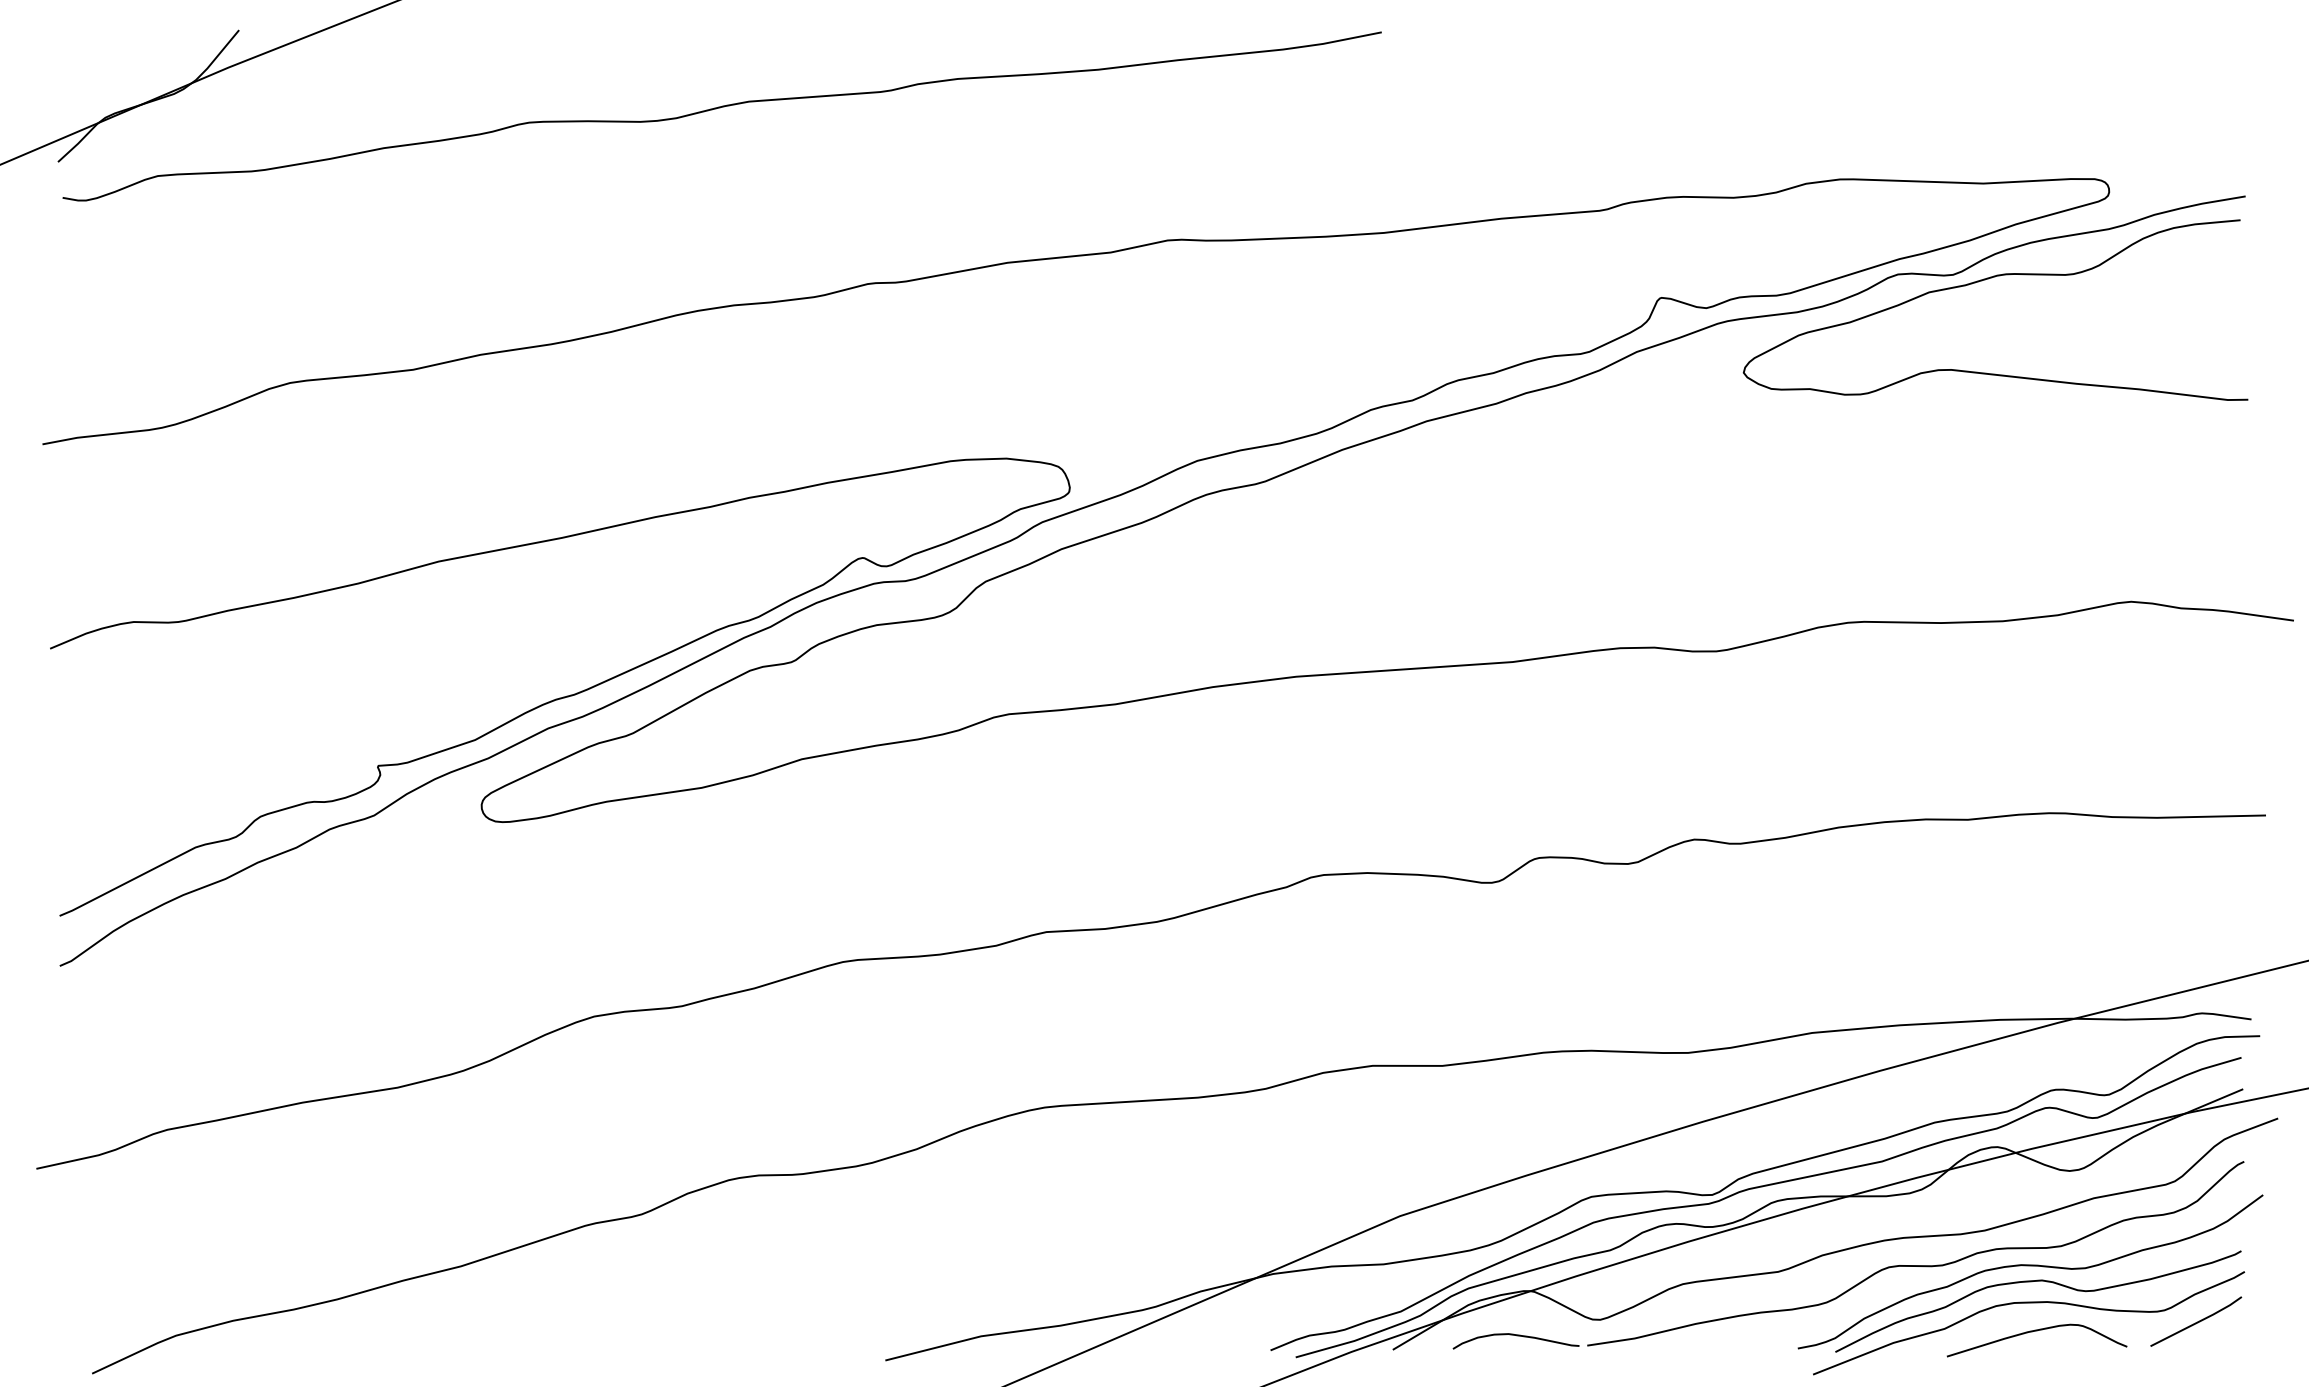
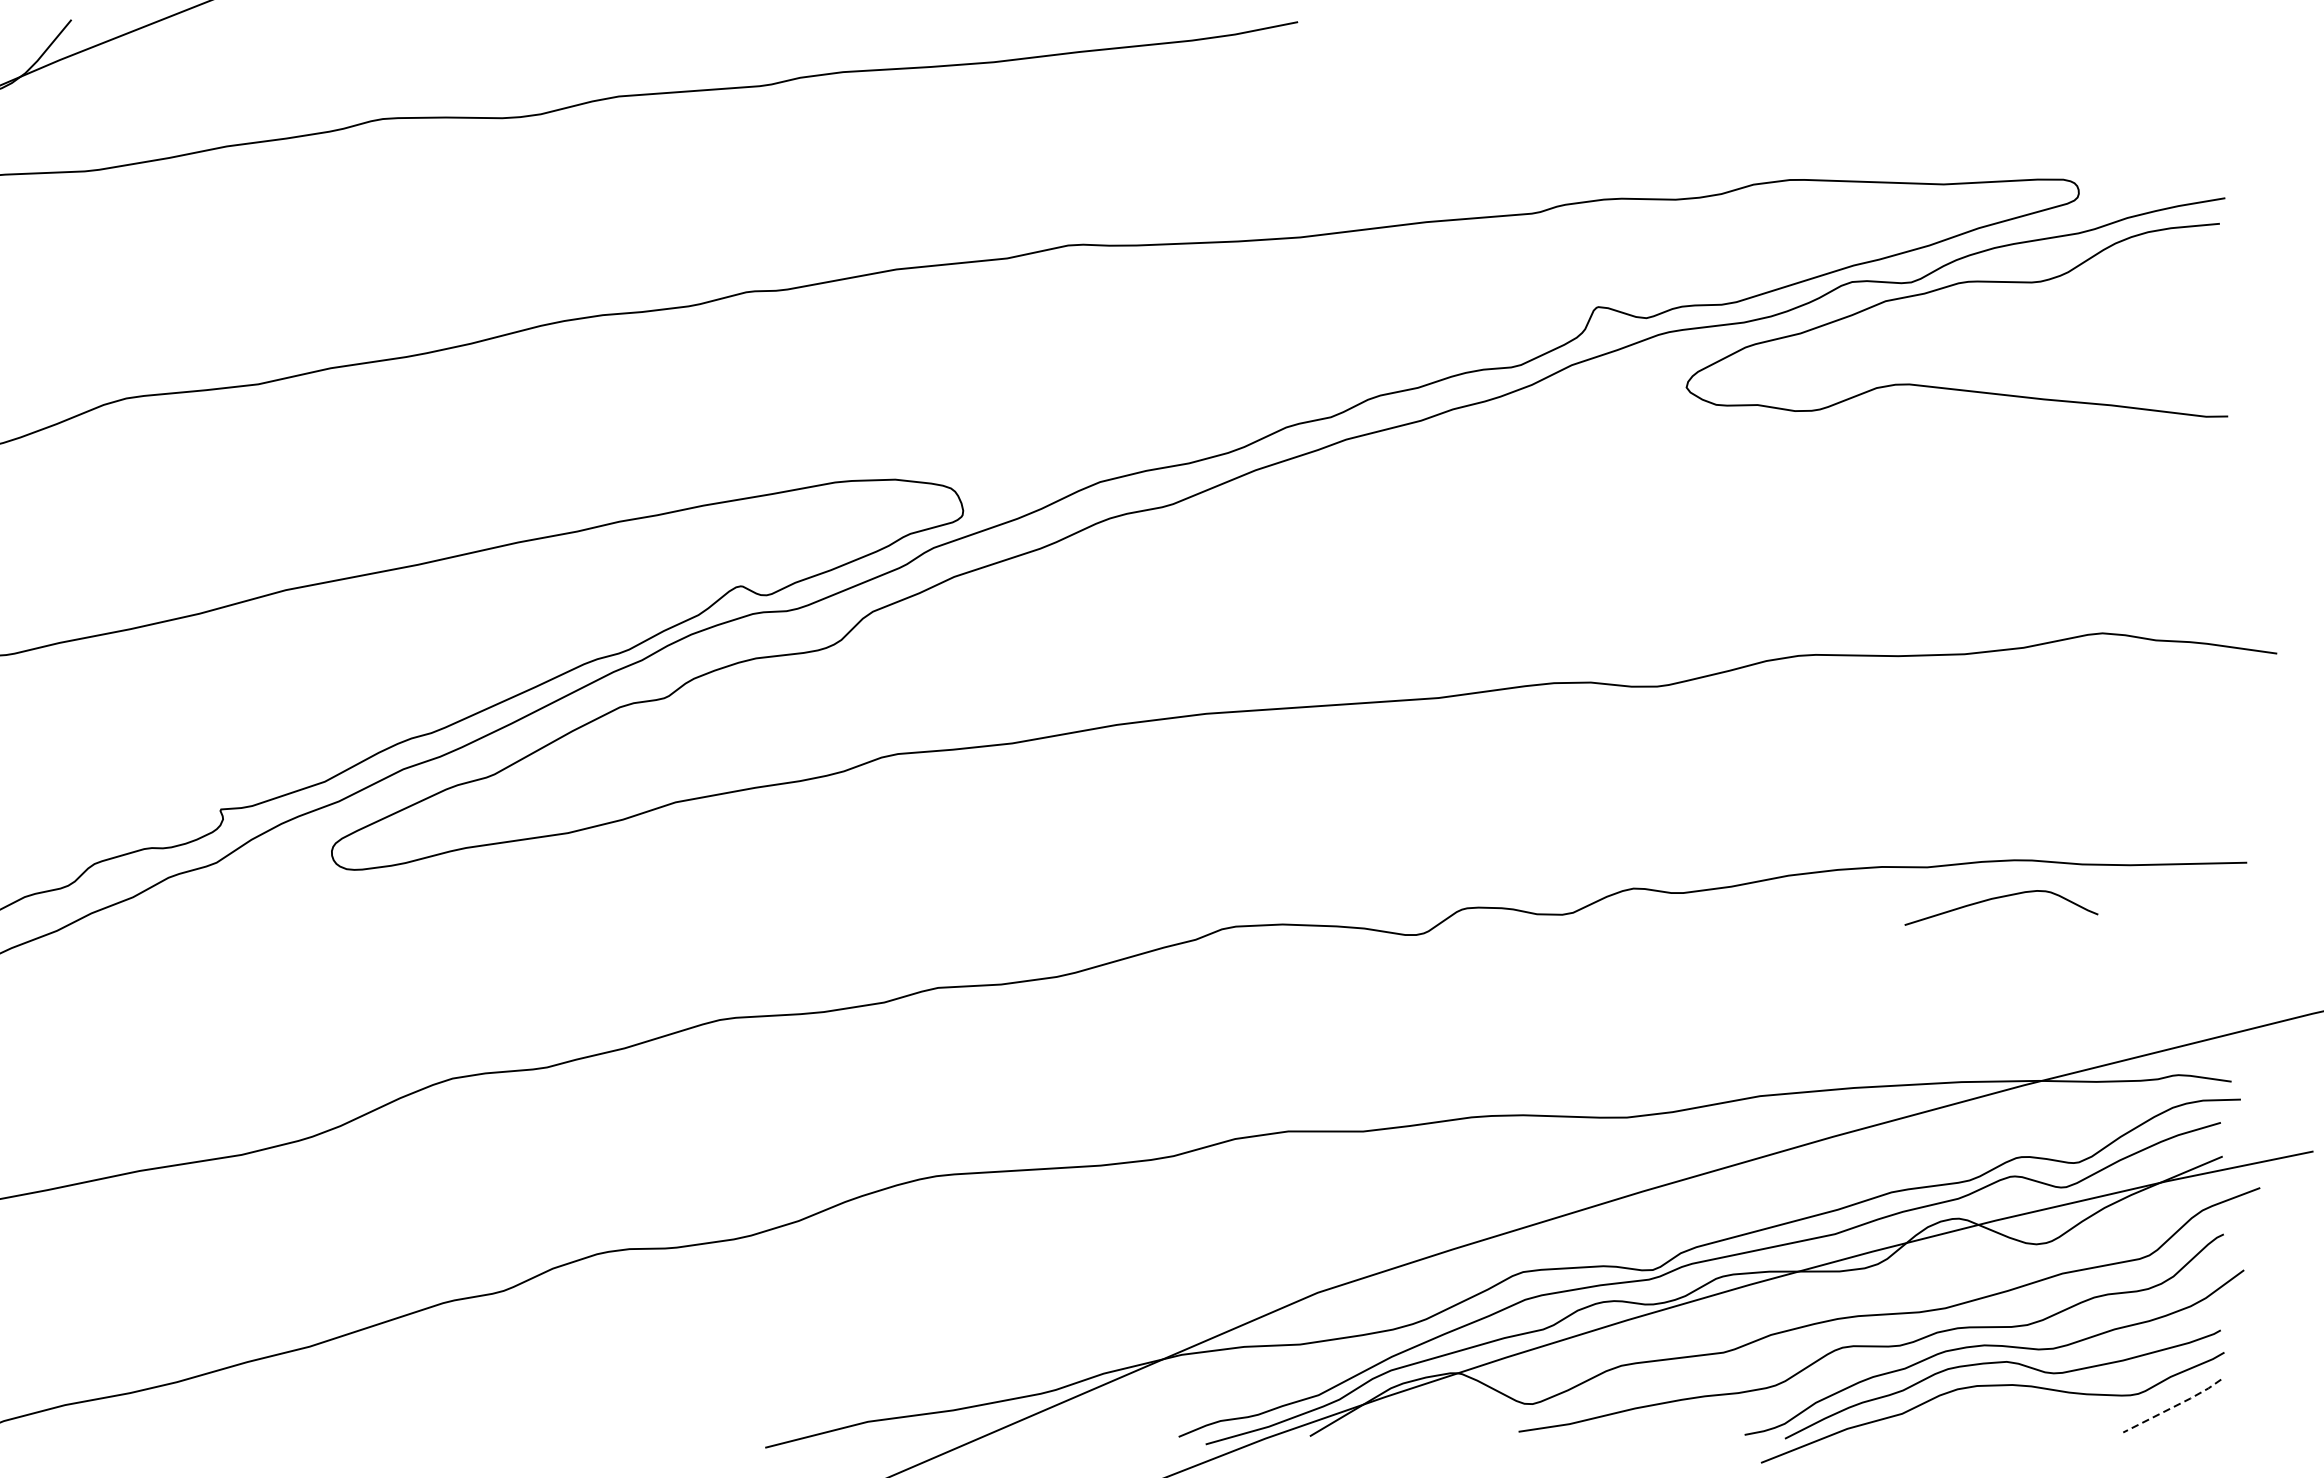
line: (2198, 1322) -> (2174, 1406), solid -> dashed
curve: (2032, 1332) -> (1996, 899), moved
curve: (1516, 1336) -> (1442, 1421), removed

